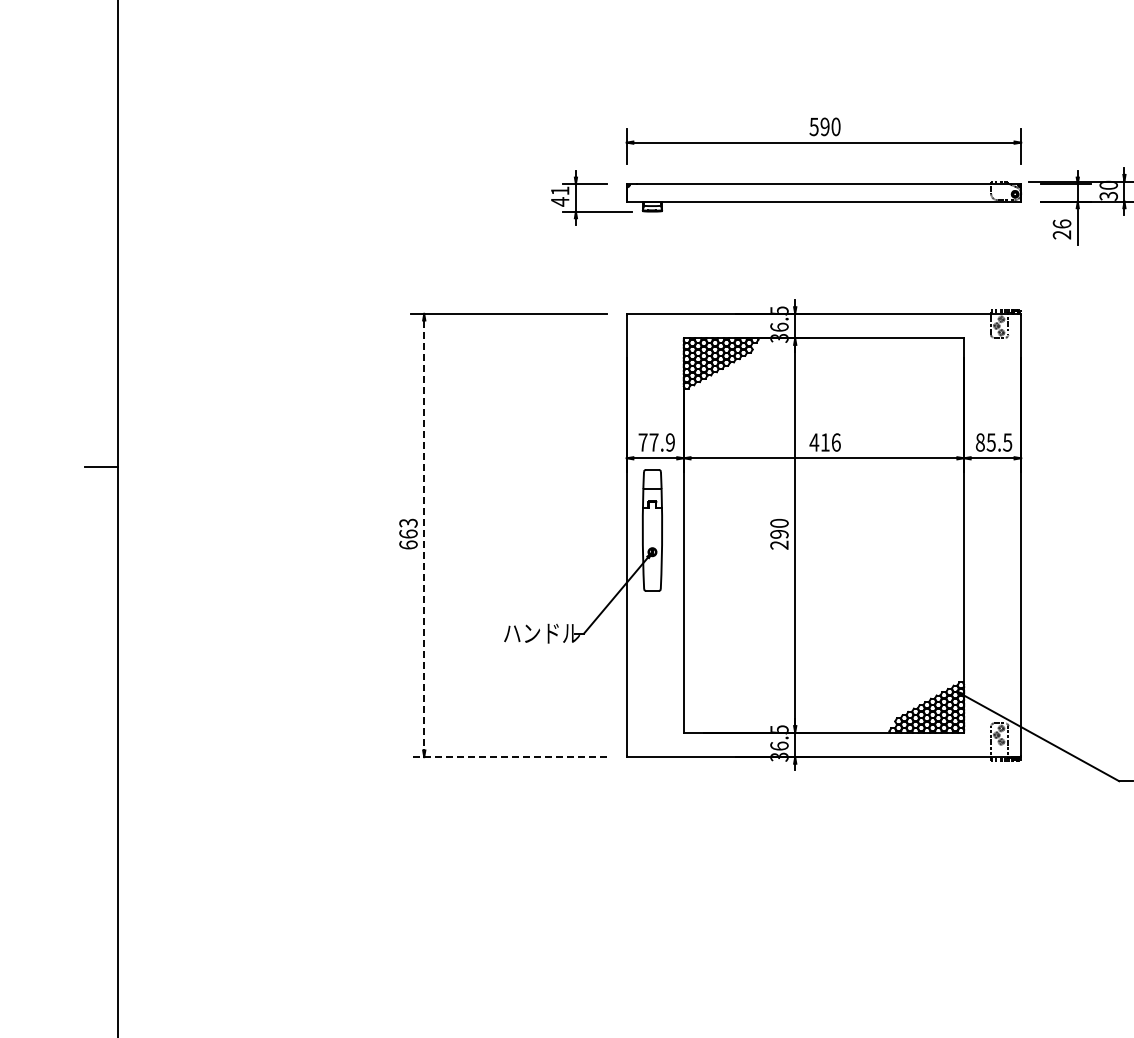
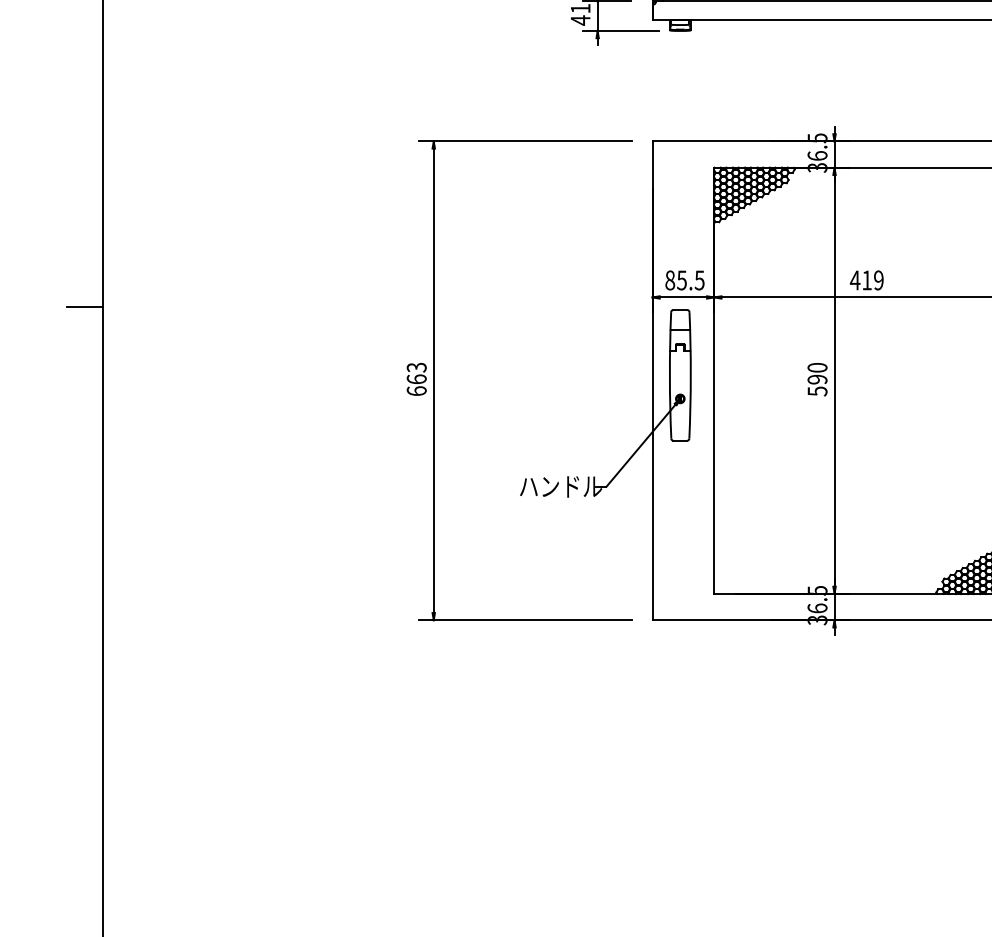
text: (656, 442) -> (684, 280), 77.9 -> 85.5
text: (835, 442) -> (878, 280), 416 -> 419
line: (424, 535) -> (434, 380), dashed -> solid
text: (779, 544) -> (817, 390), 290 -> 590
line: (508, 757) -> (524, 620), dashed -> solid

